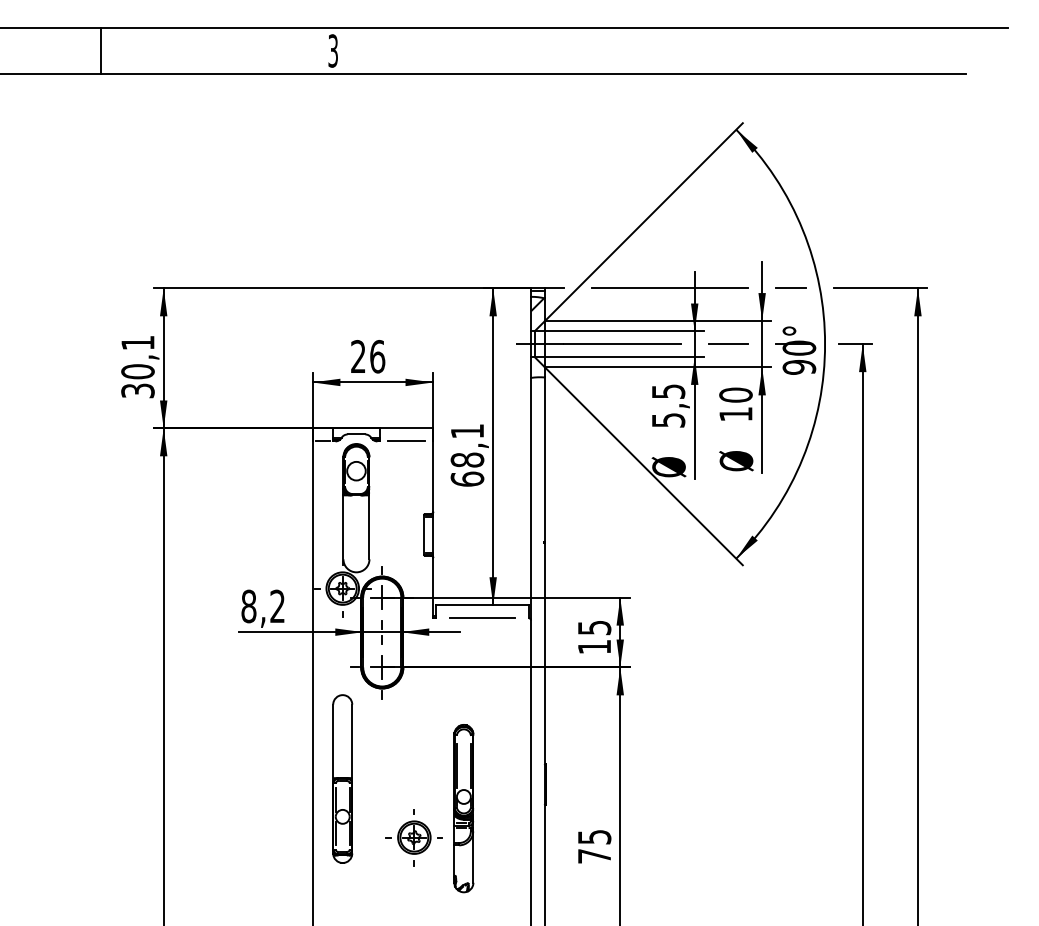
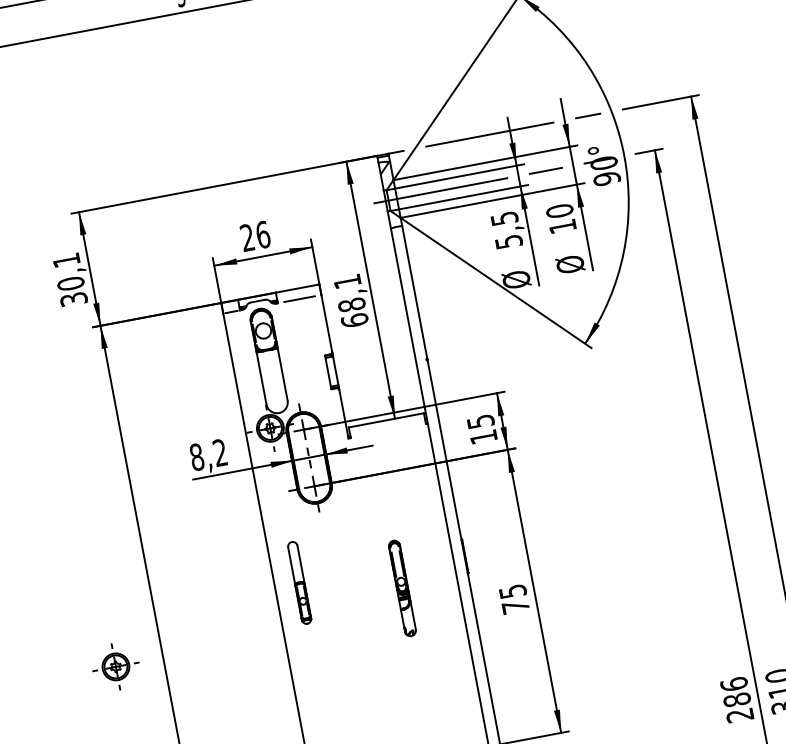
line: (482, 618) -> (388, 431), removed
part: (342, 778) -> (299, 582), size x0.6
part: (463, 808) -> (402, 588), size x0.7
part: (413, 837) -> (115, 666), moved

